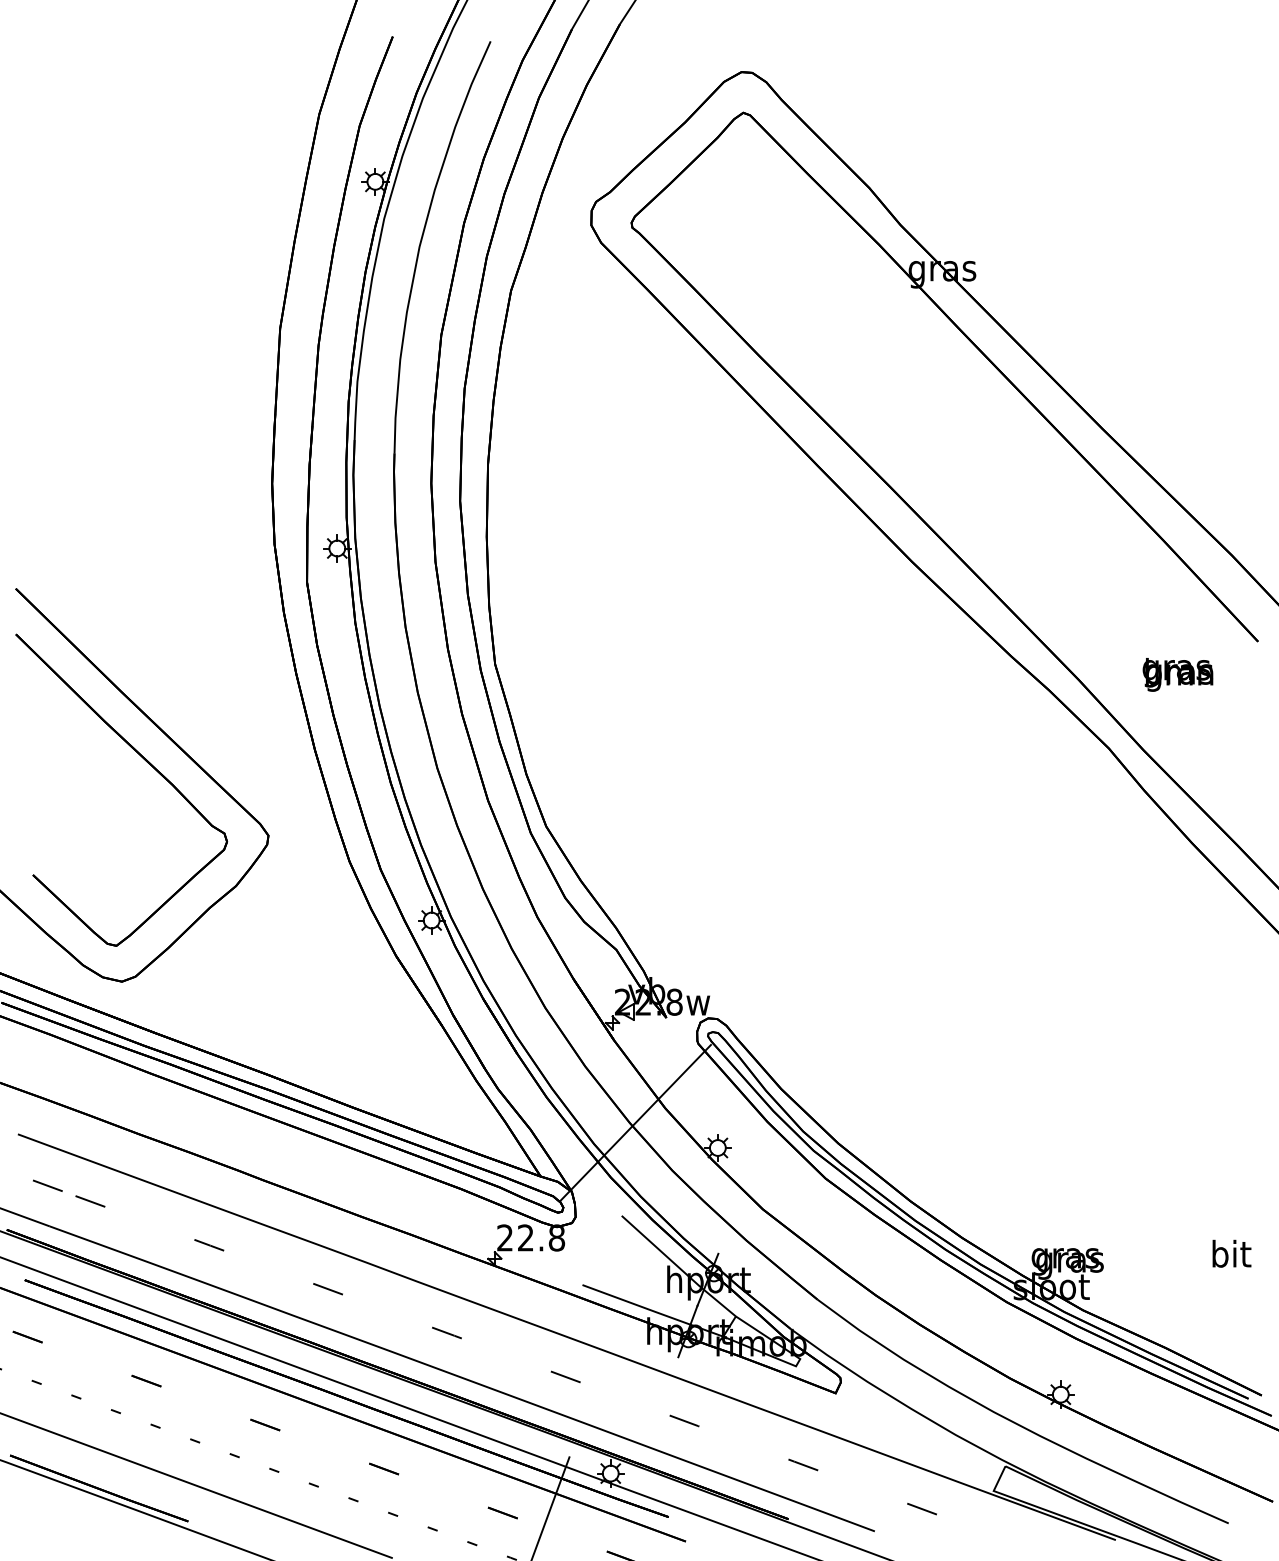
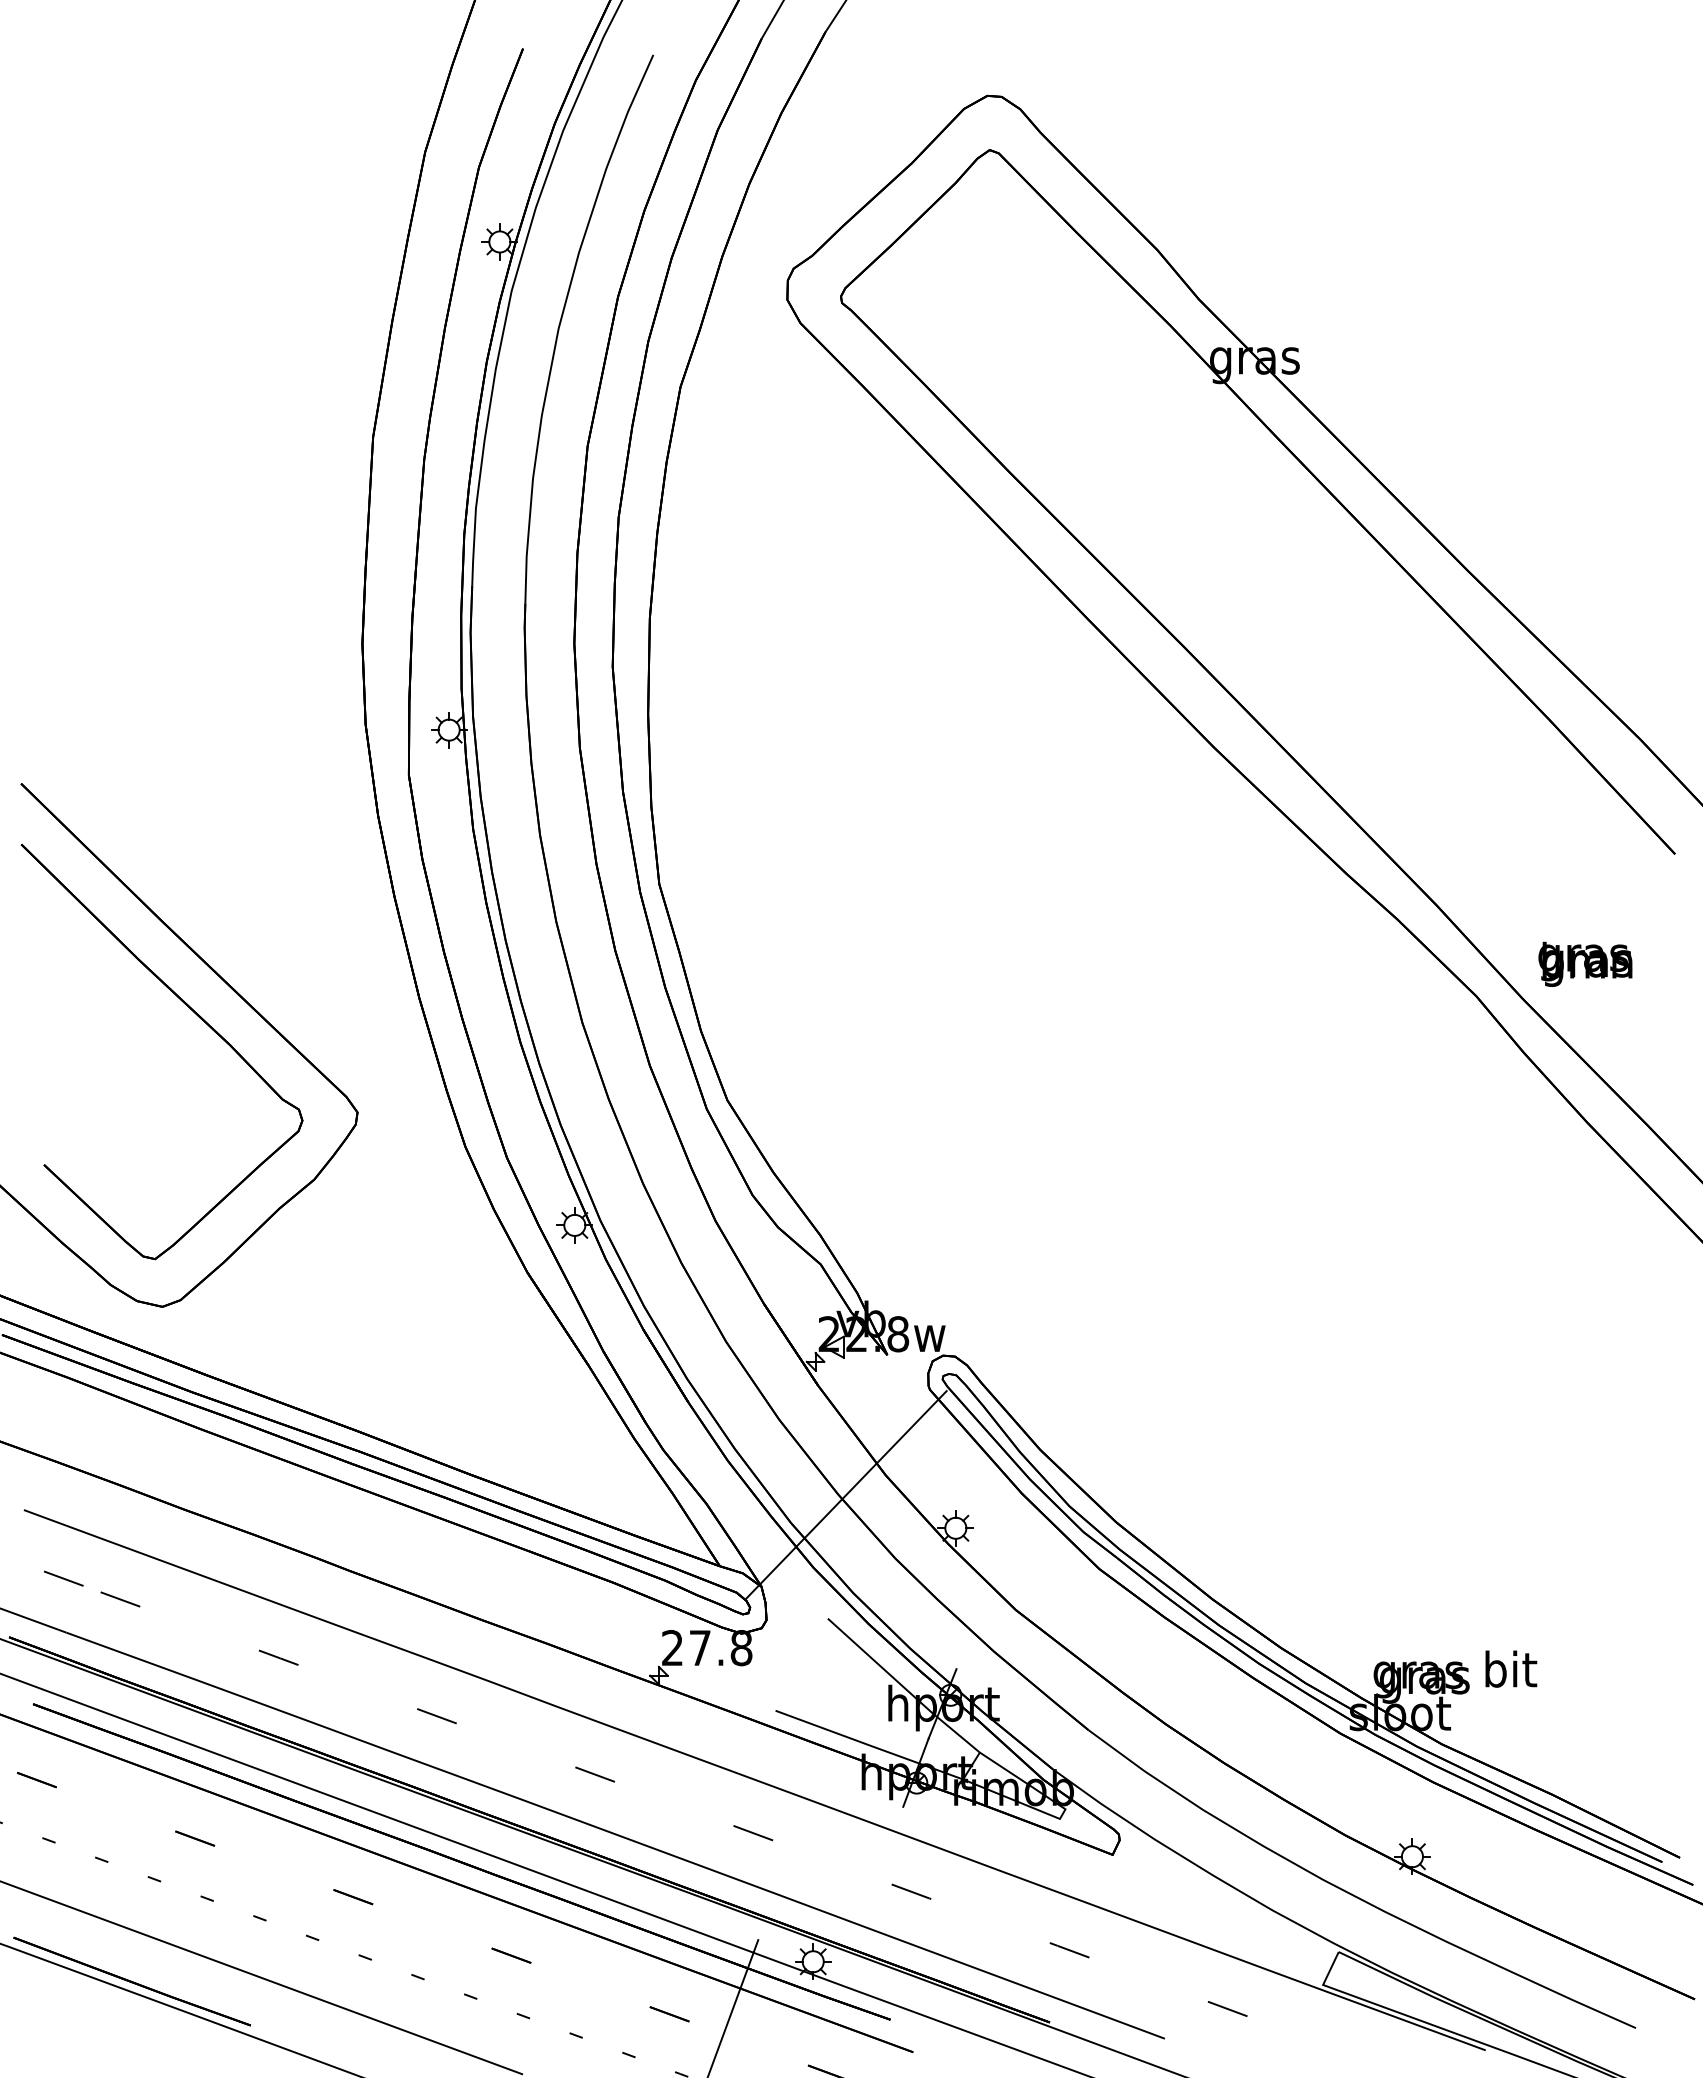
text: (1178, 674) -> (1585, 963), moved
text: (525, 1237) -> (699, 1647), 22.8 -> 27.8
text: (1232, 1253) -> (1511, 1668), moved

